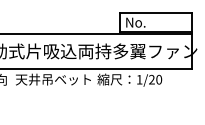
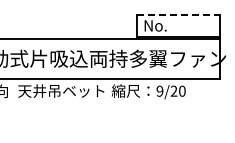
line: (156, 13) -> (179, 15), solid -> dashed
text: (139, 79) -> (159, 90), 1/20 -> 9/20

